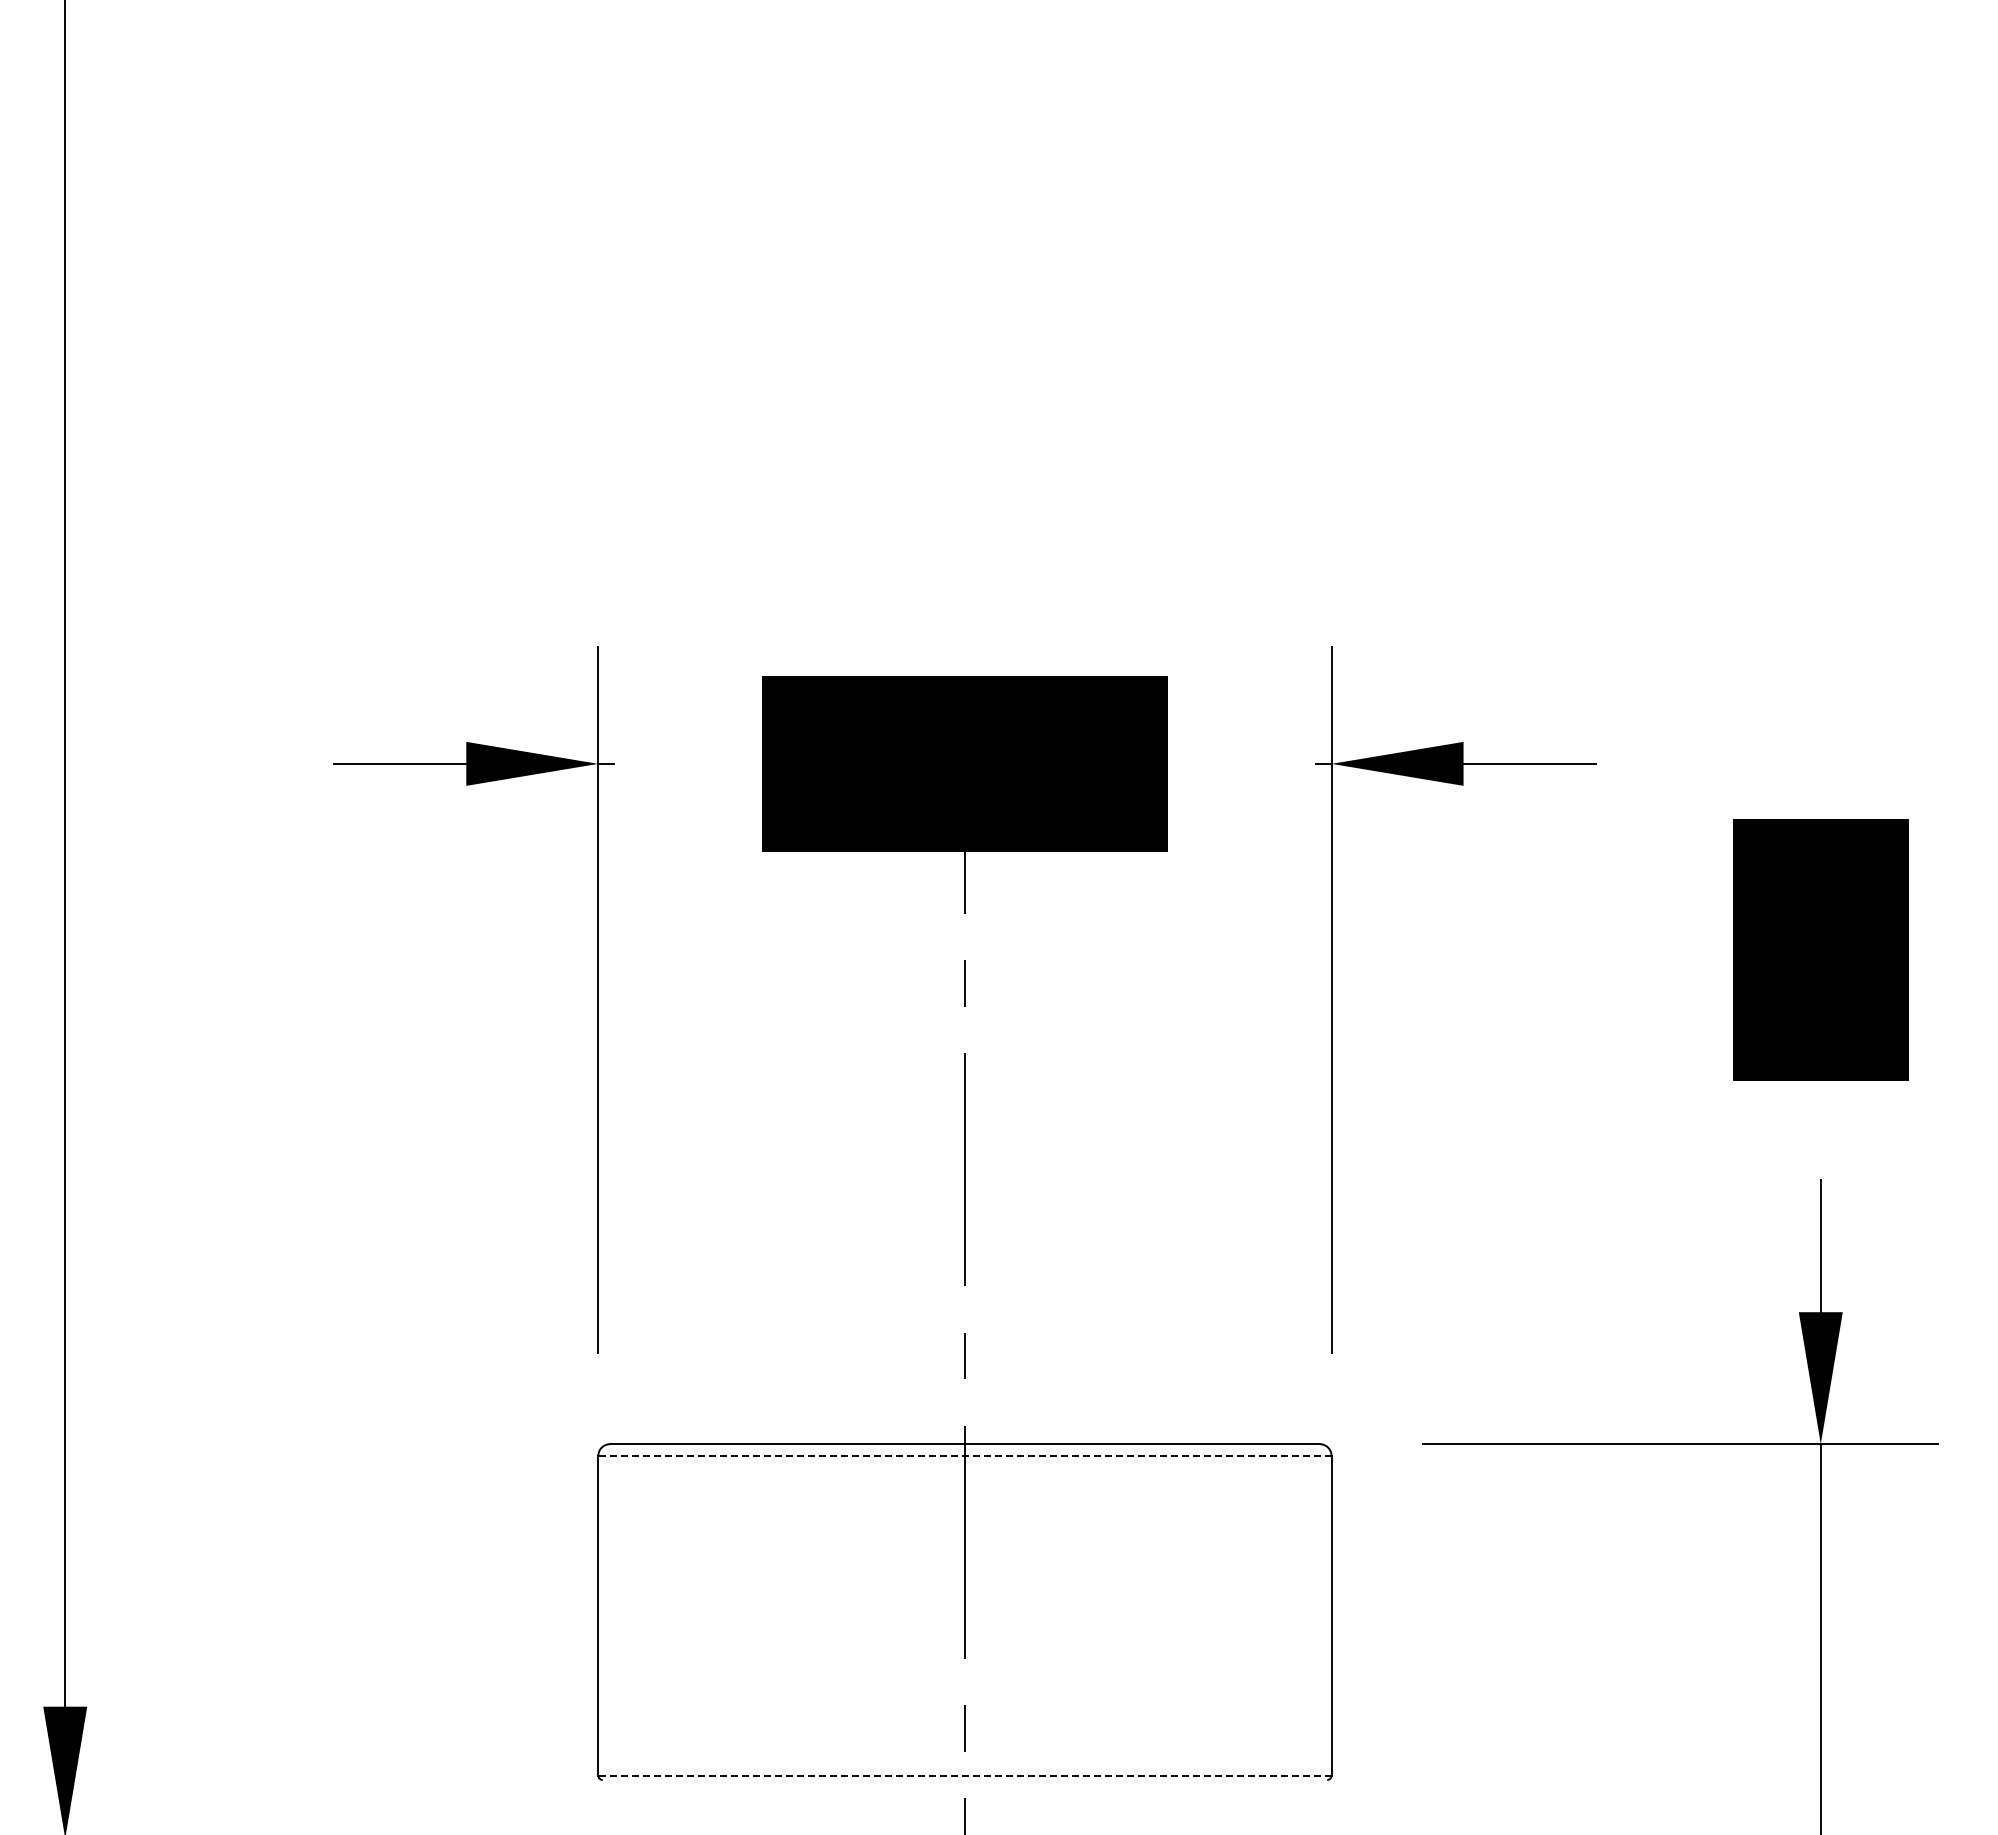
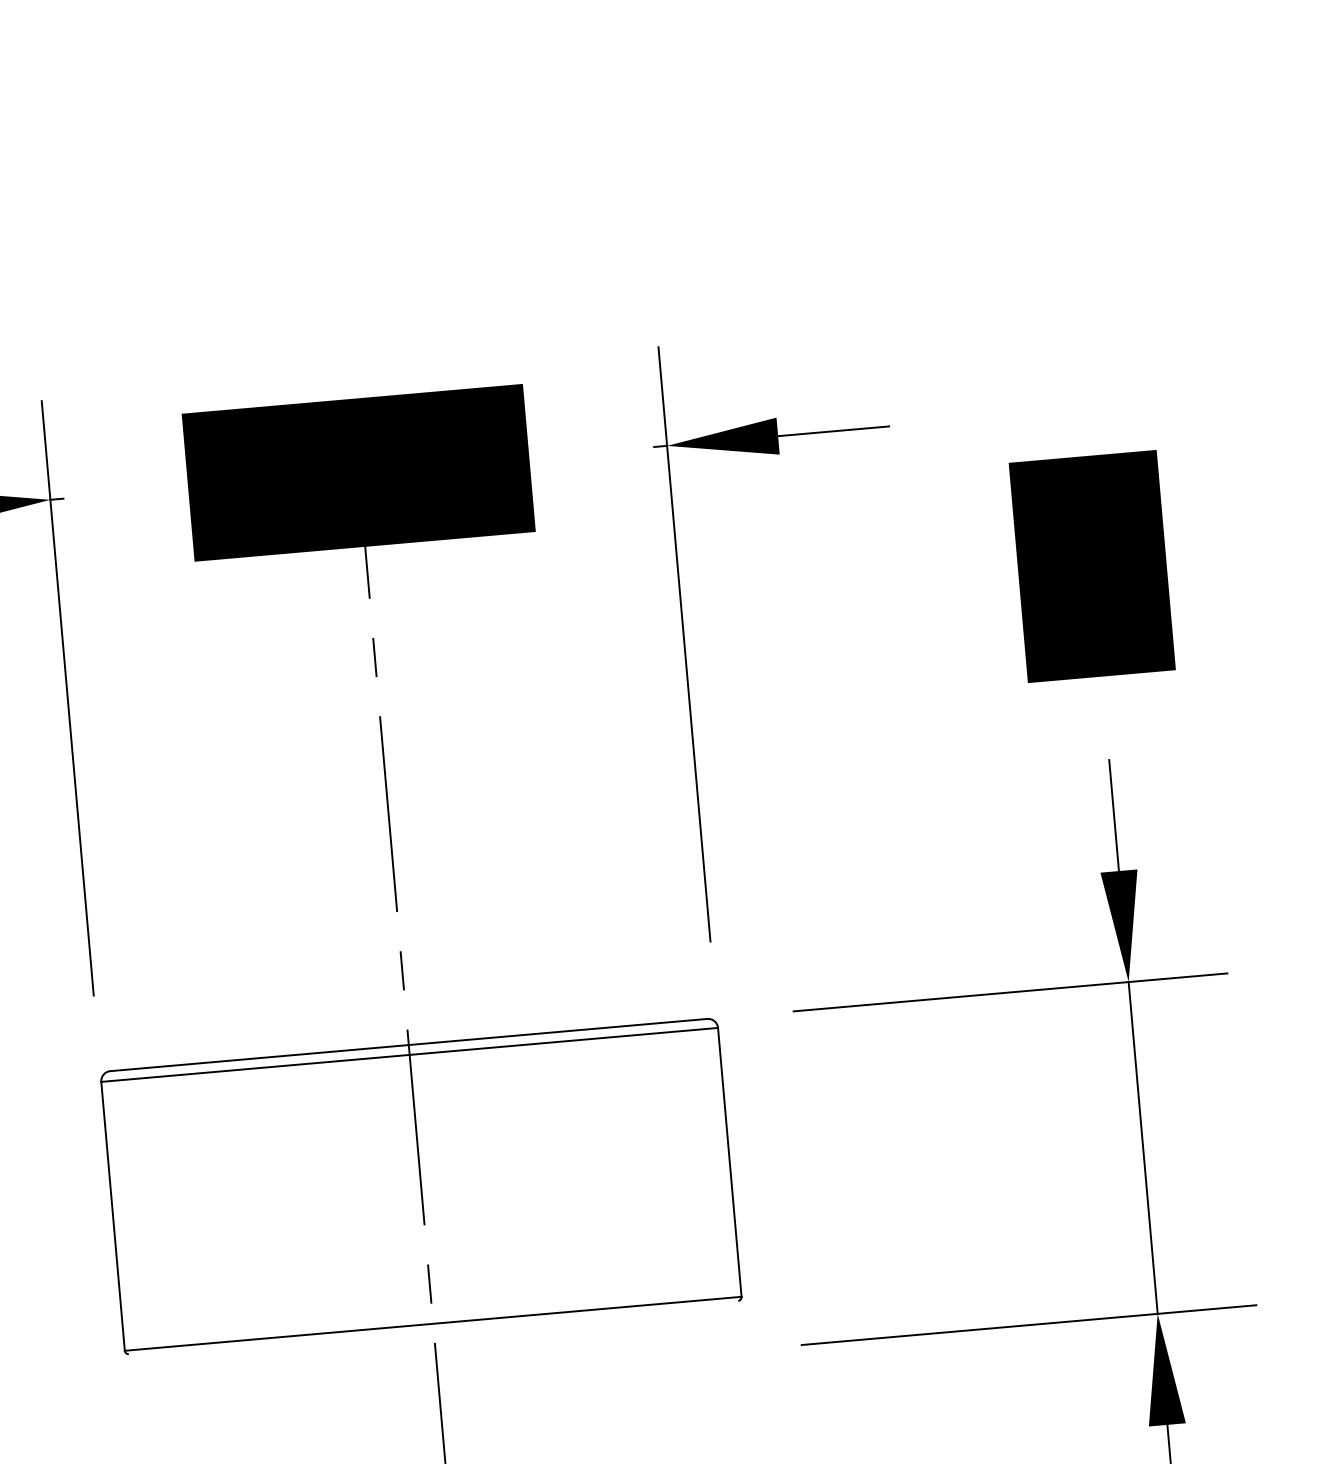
line: (964, 1455) -> (409, 1054), dashed -> solid
line: (964, 1775) -> (432, 1323), dashed -> solid

